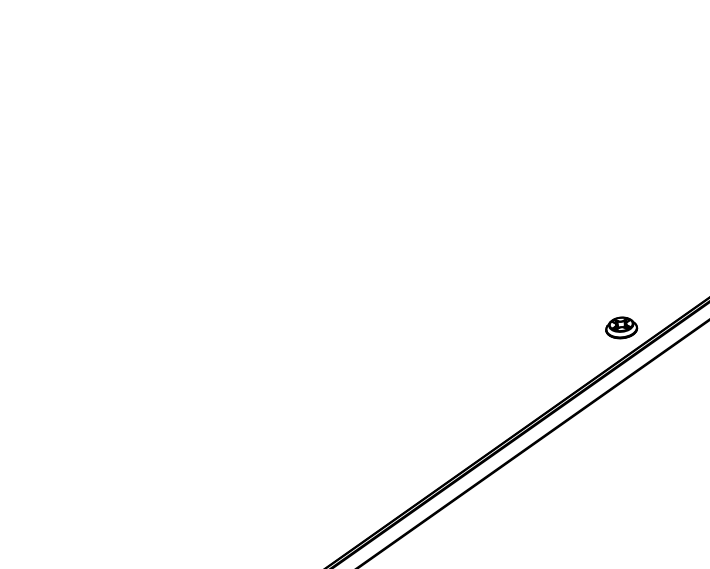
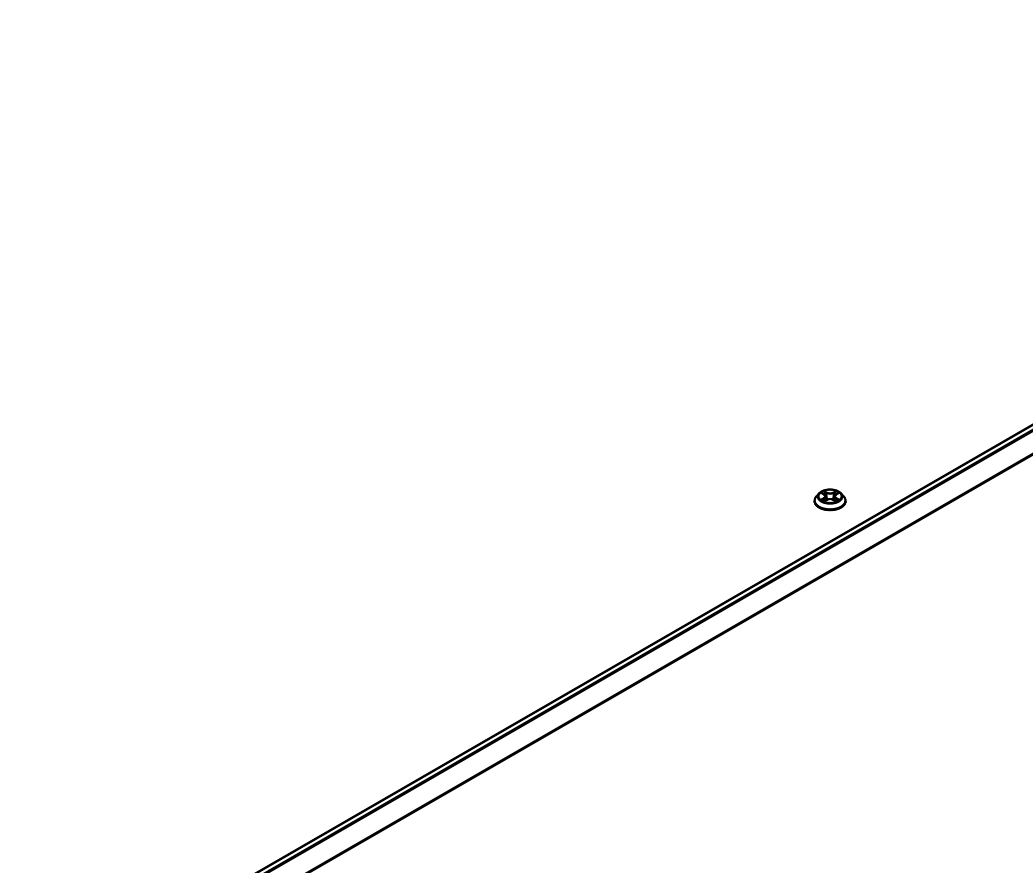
part: (621, 327) -> (829, 499), size x0.71

